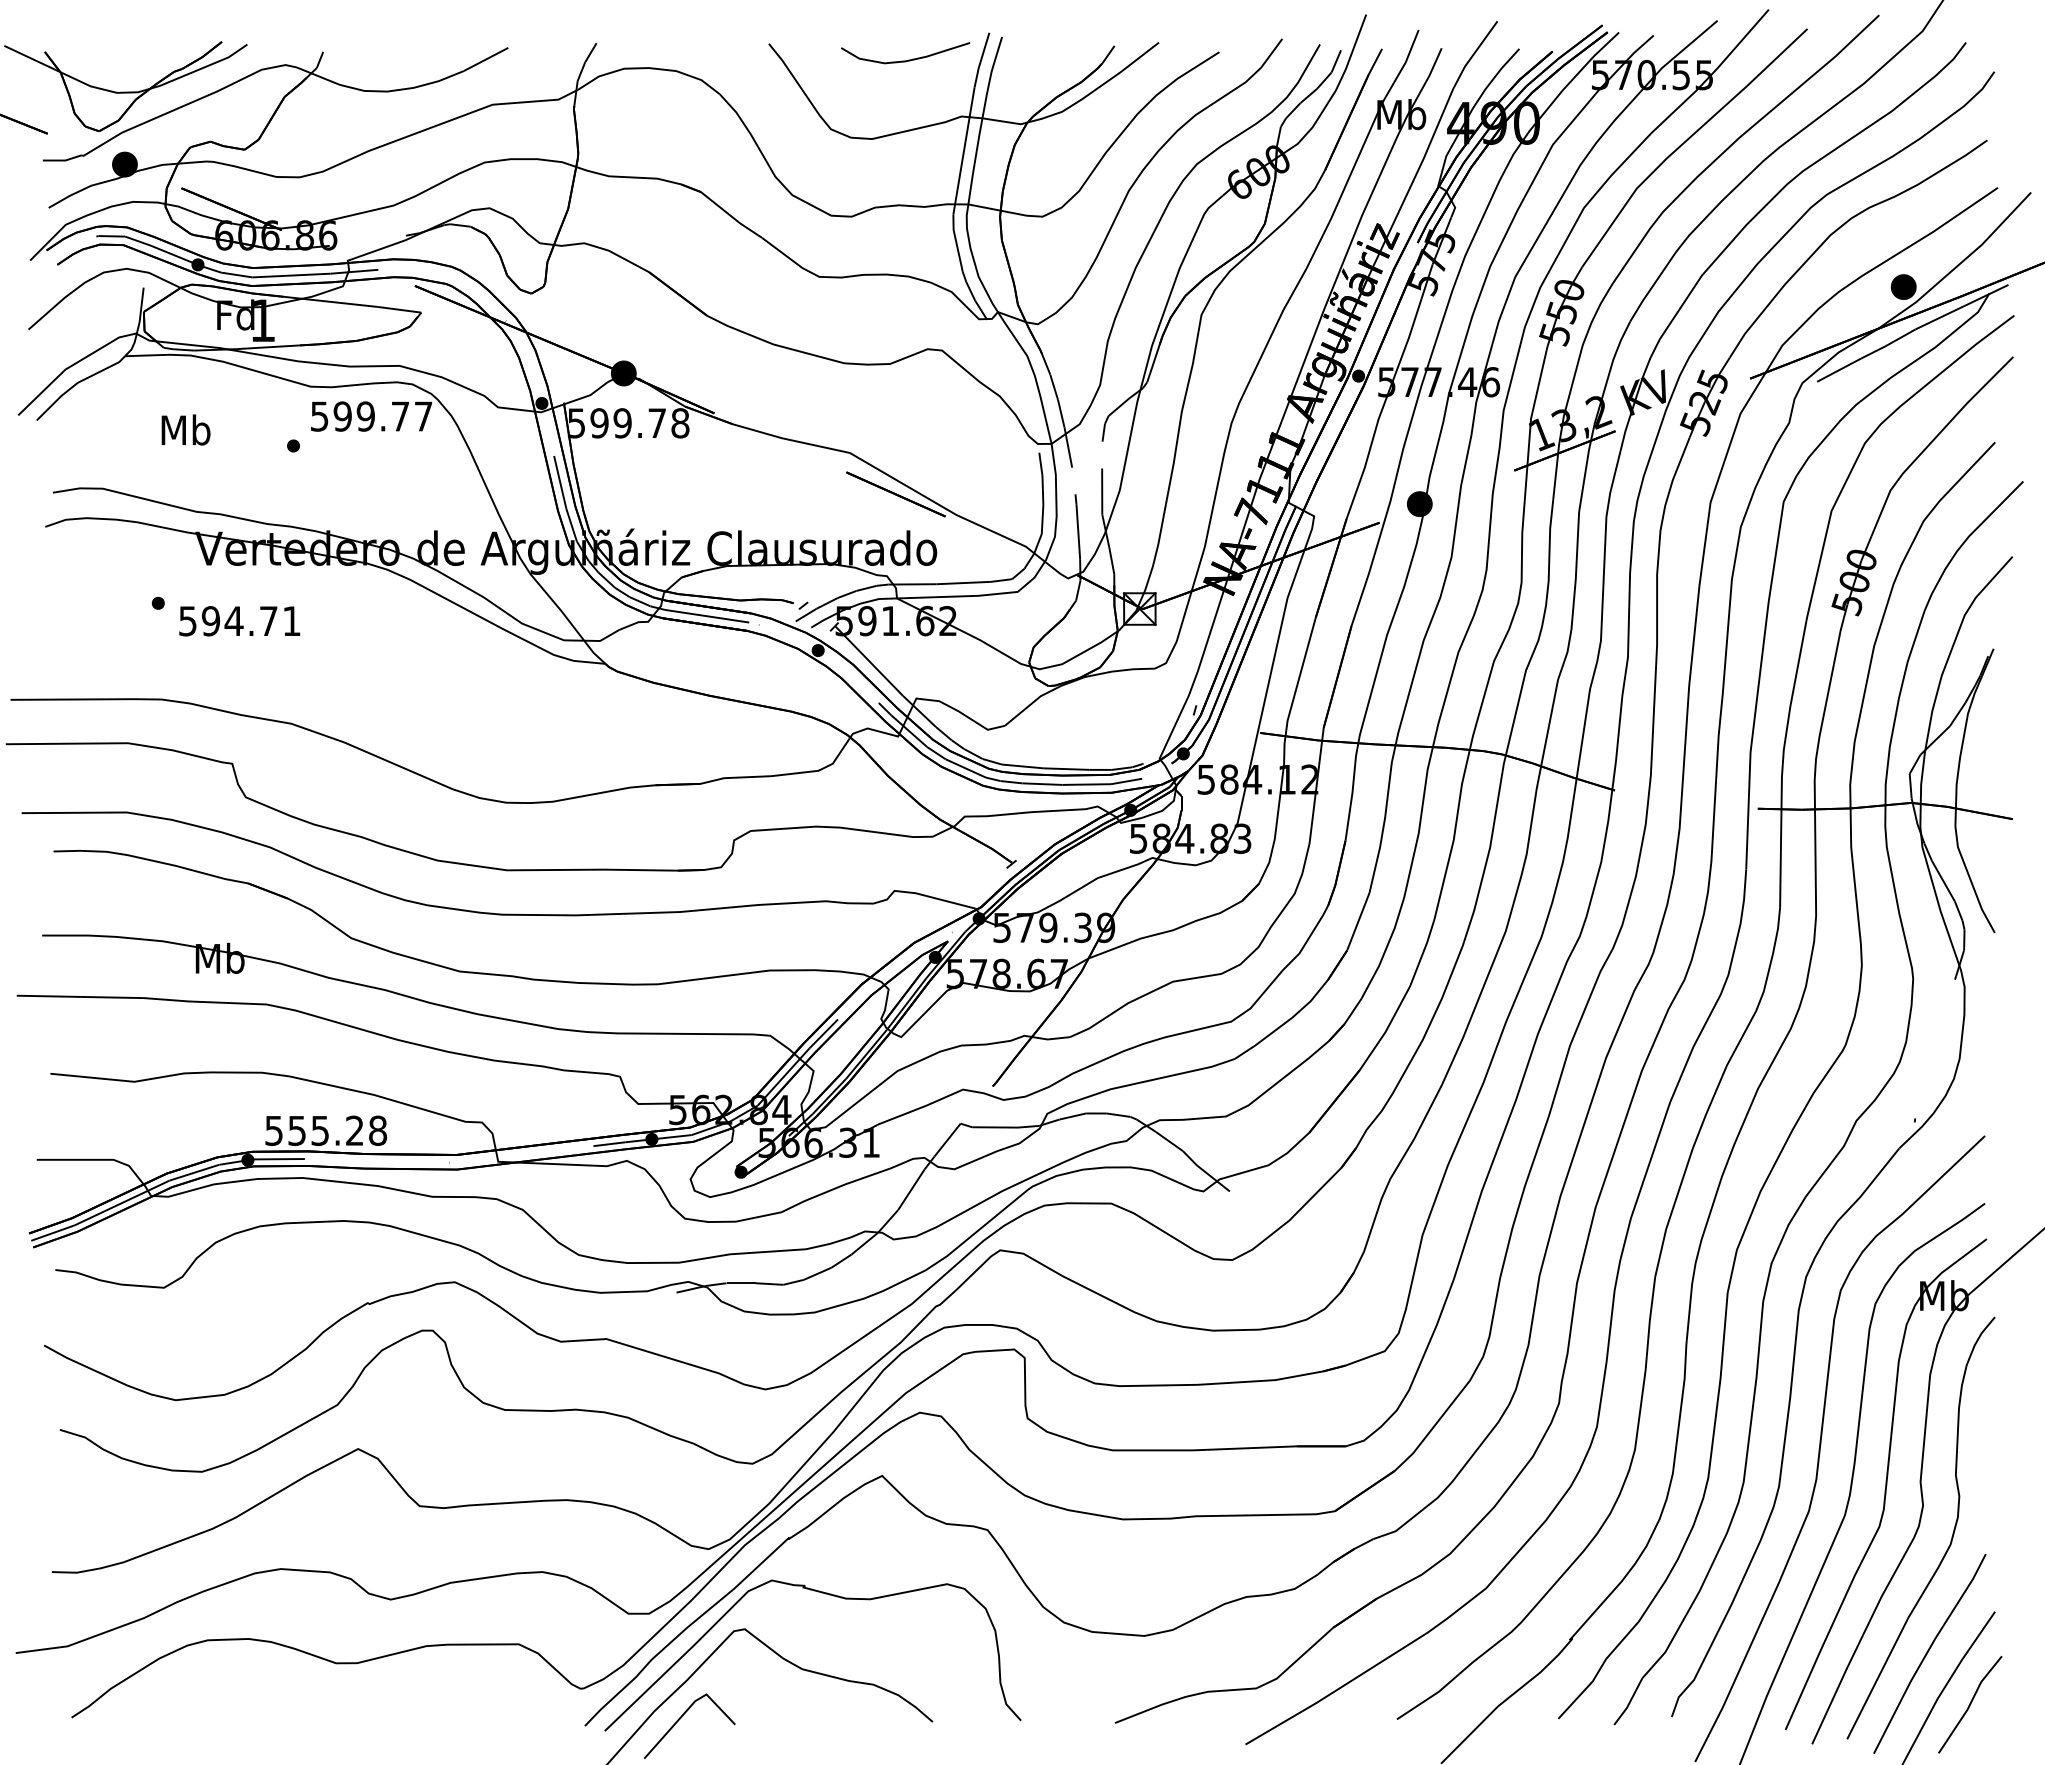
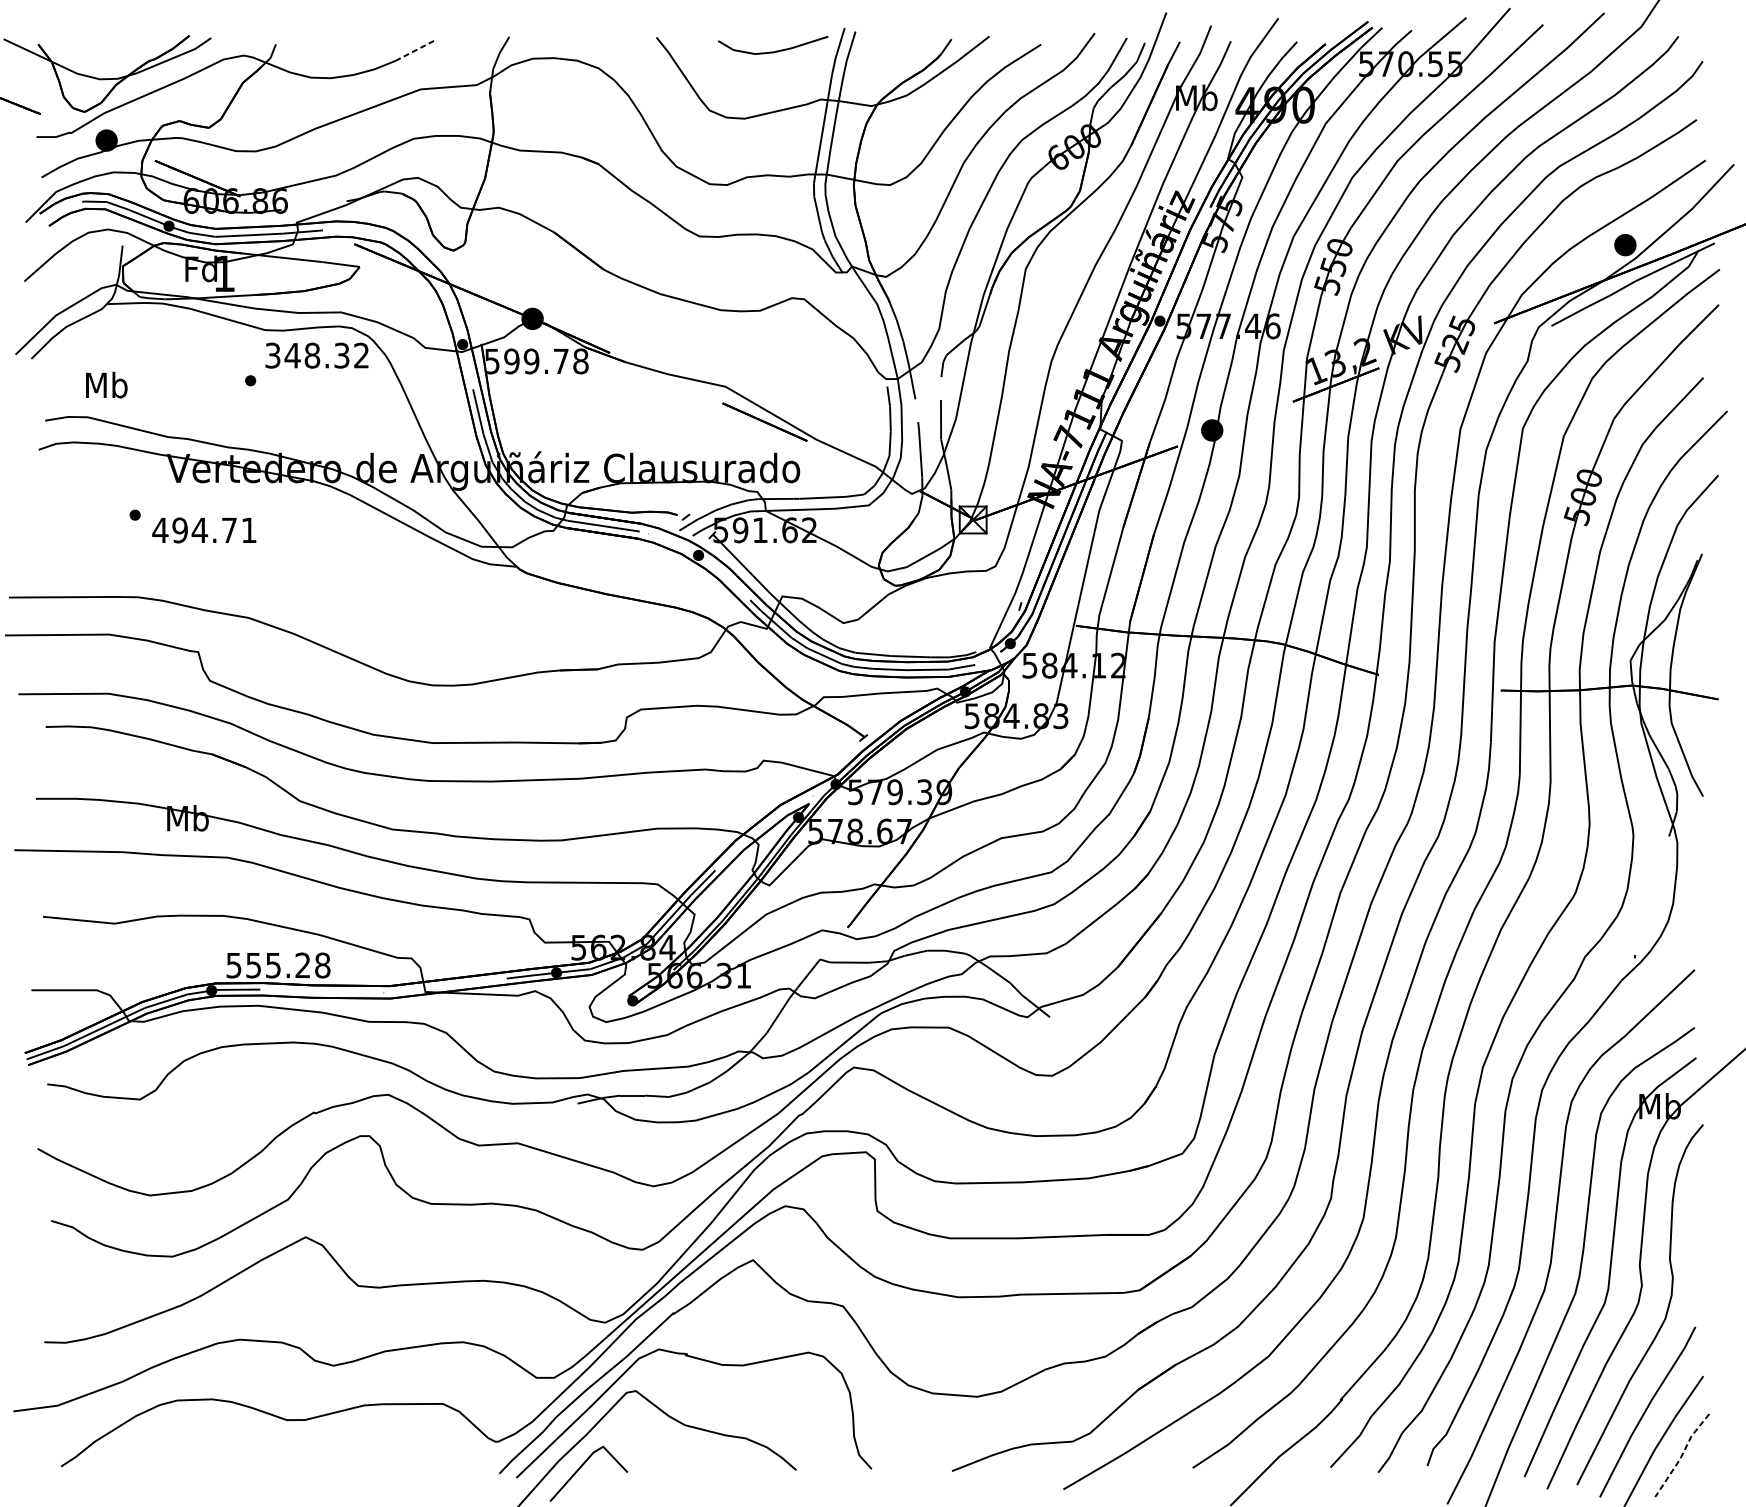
line: (485, 59) -> (414, 50), solid -> dashed
text: (371, 416) -> (317, 355), 599.77 -> 348.32
text: (185, 429) -> (106, 384), moved
text: (187, 621) -> (160, 530), 594.71 -> 494.71
line: (1970, 1704) -> (1682, 1455), solid -> dashed

